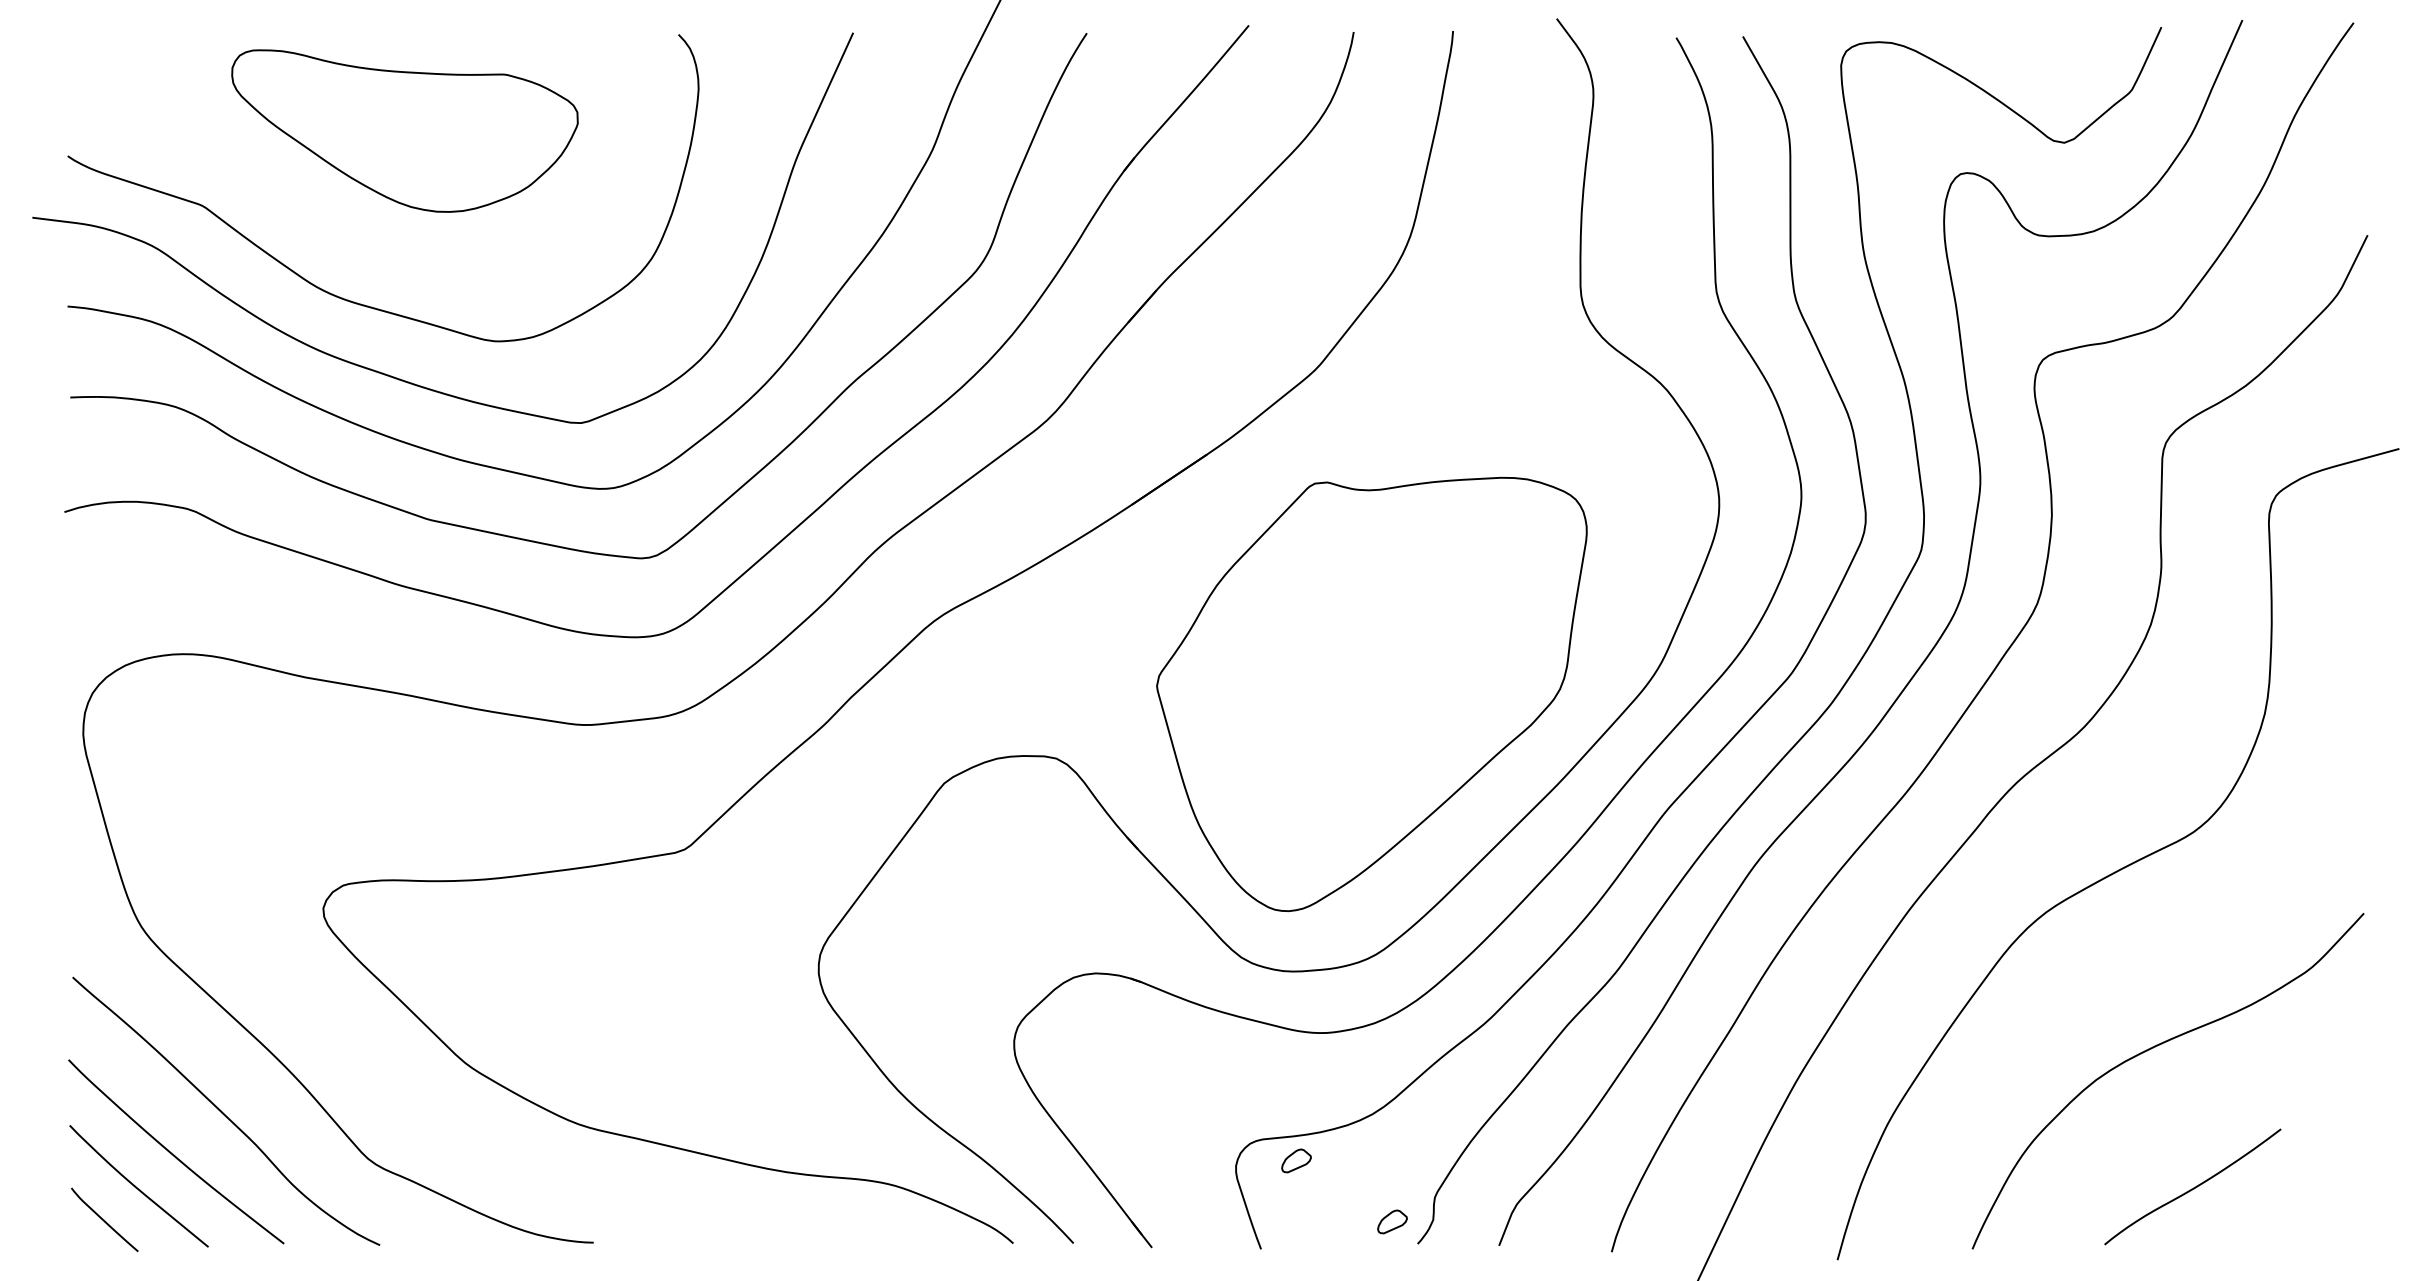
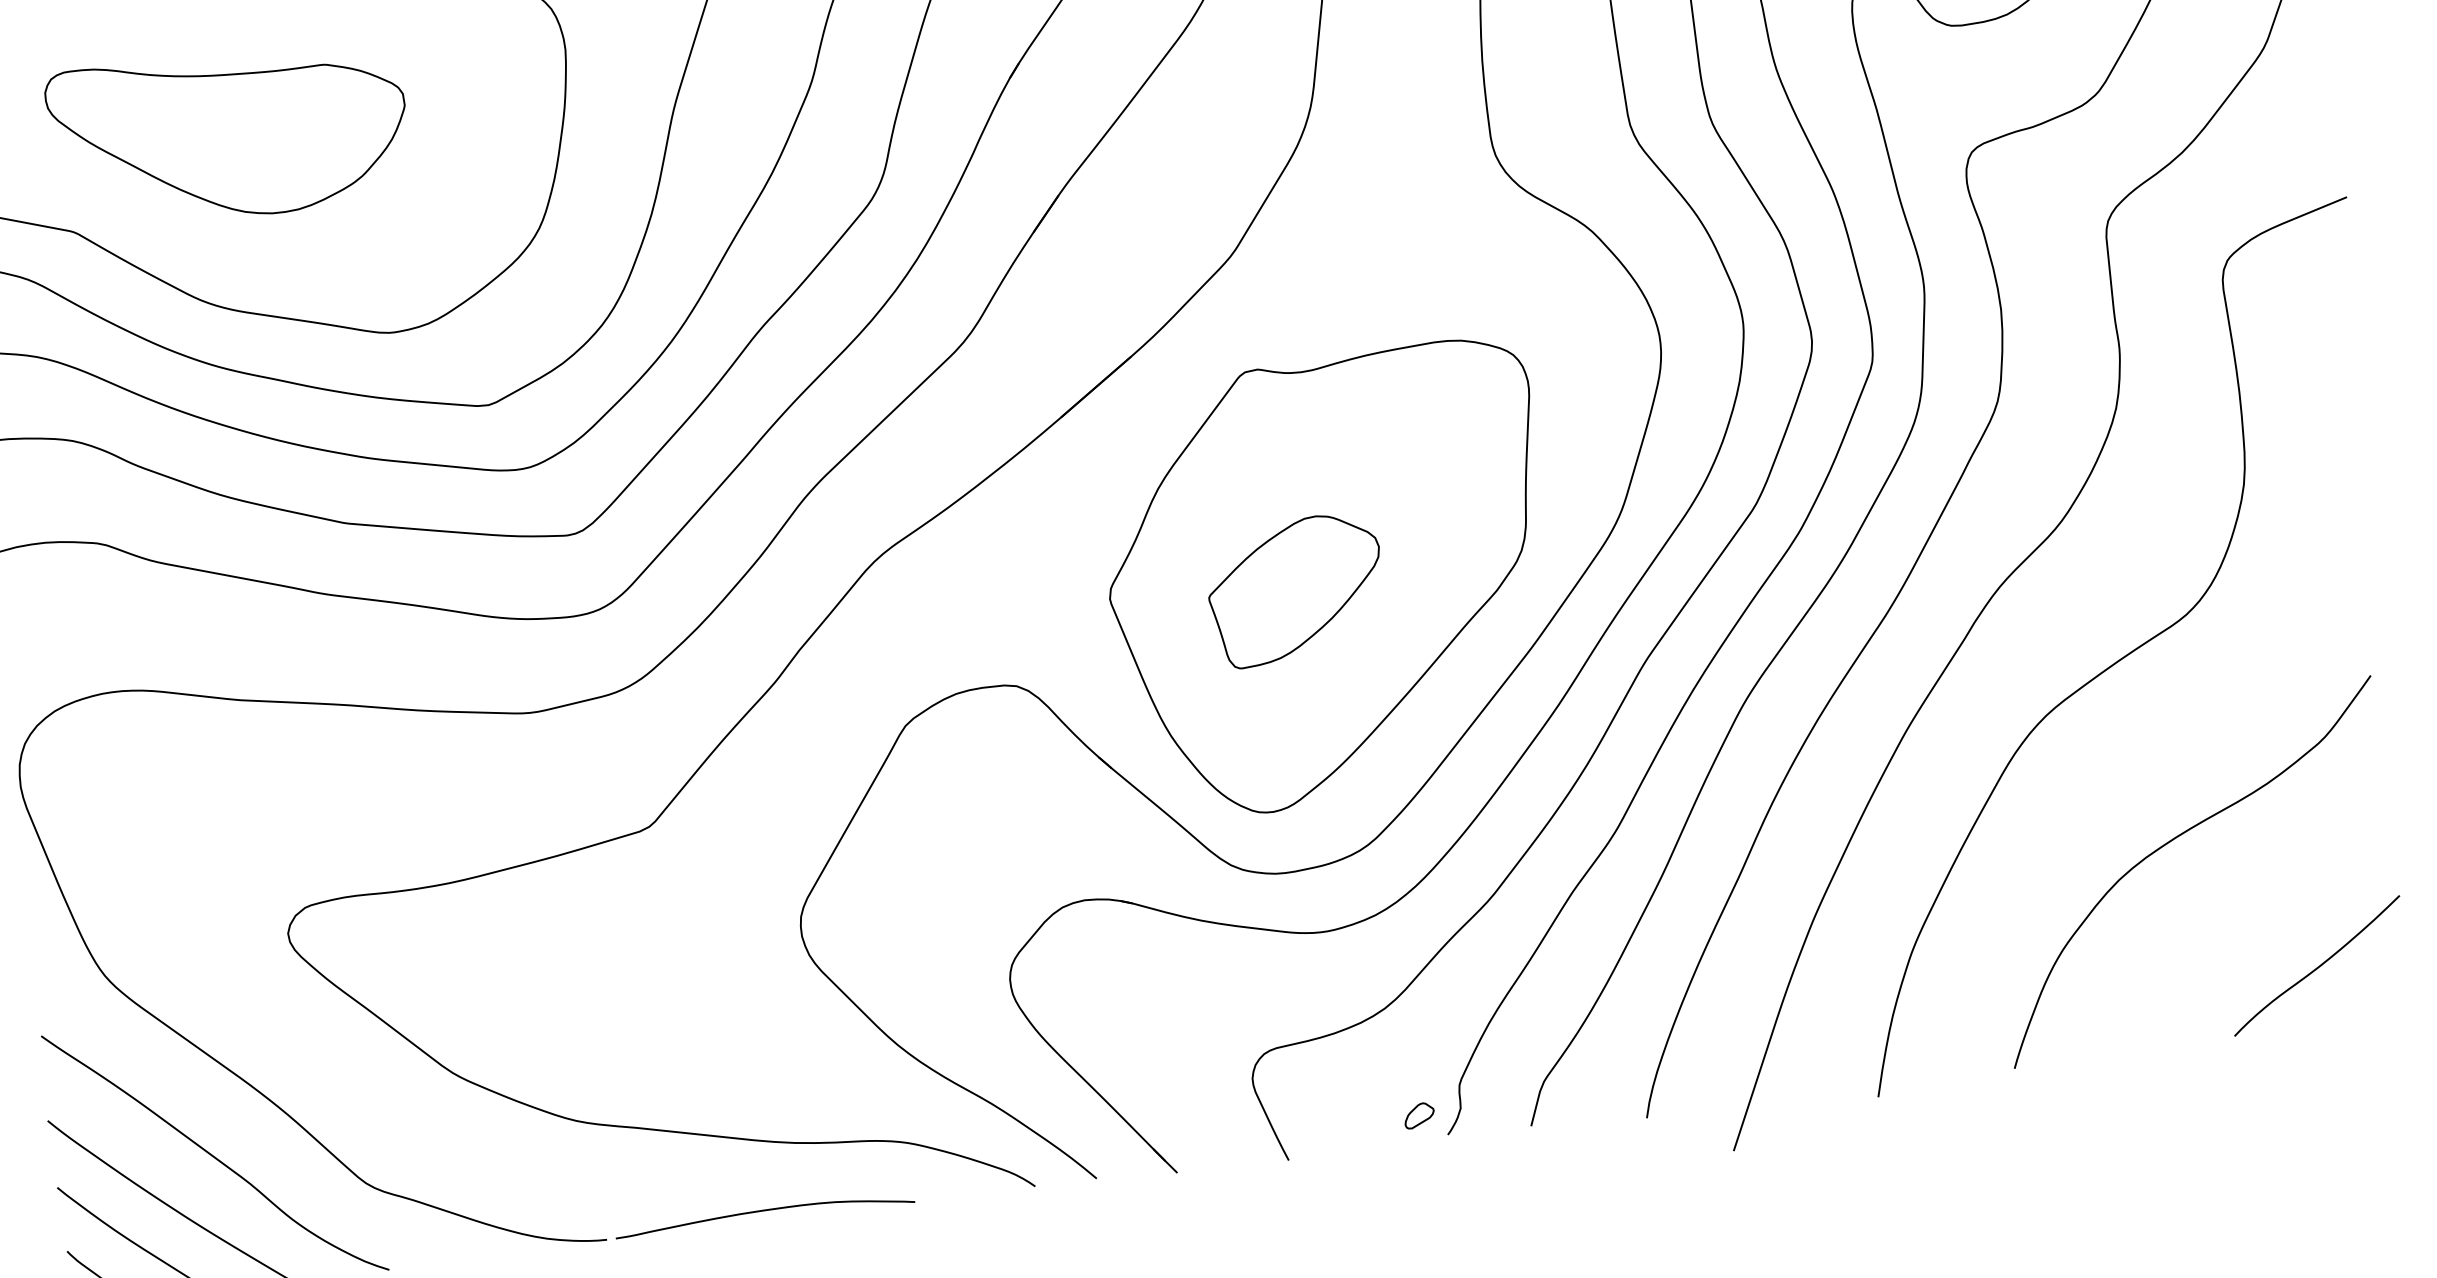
part: (404, 130) -> (228, 134), moved
part: (1337, 699) -> (1295, 589), added
part: (1296, 1160) -> (1313, 1065), removed
curve: (2193, 1187) -> (2317, 966), moved
curve: (748, 1234) -> (763, 1211), added

